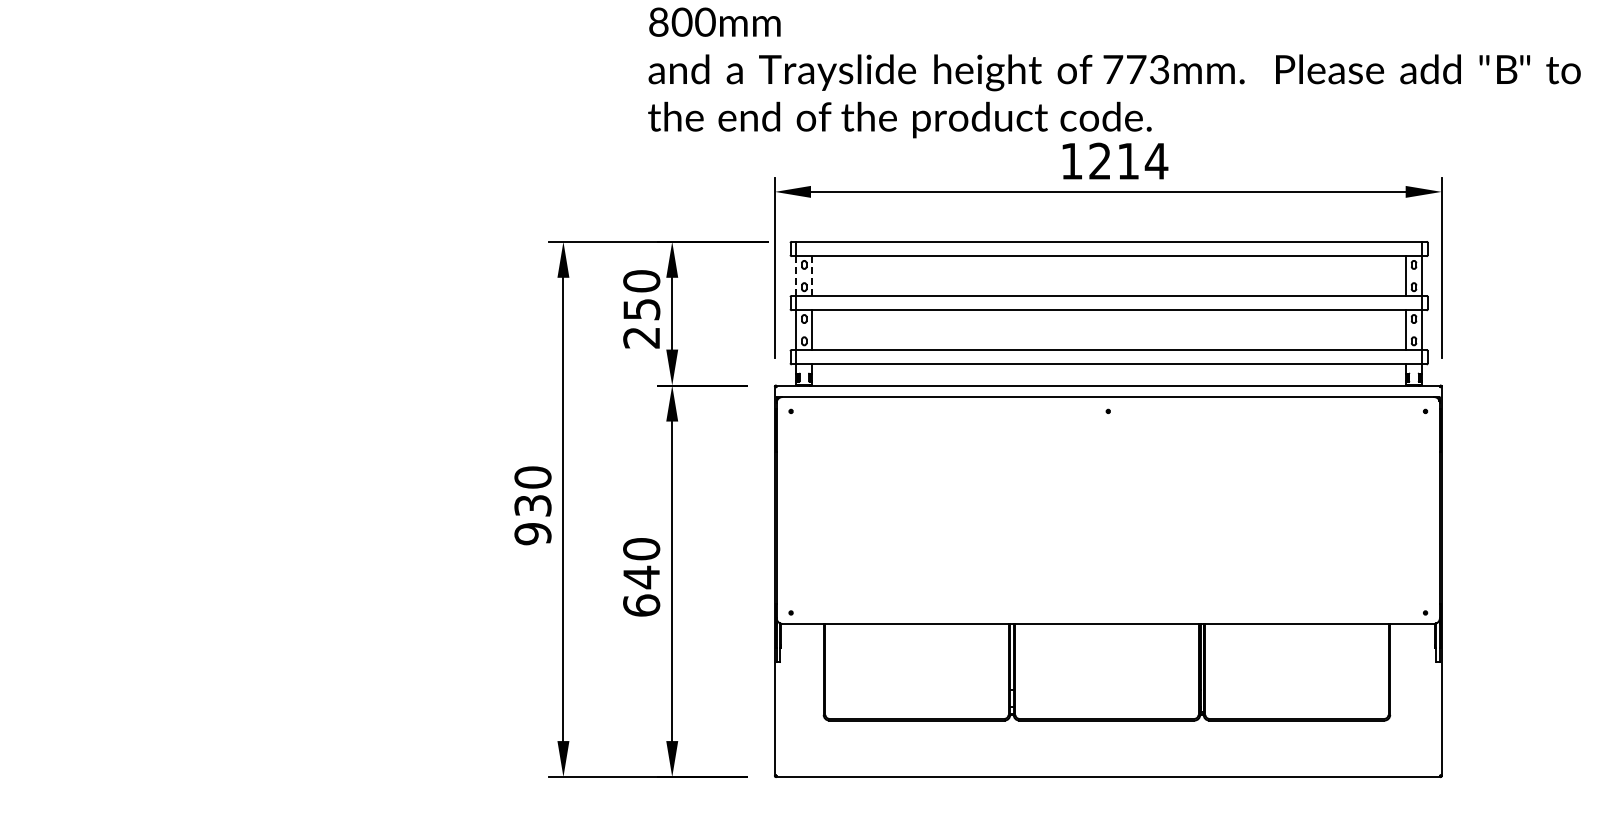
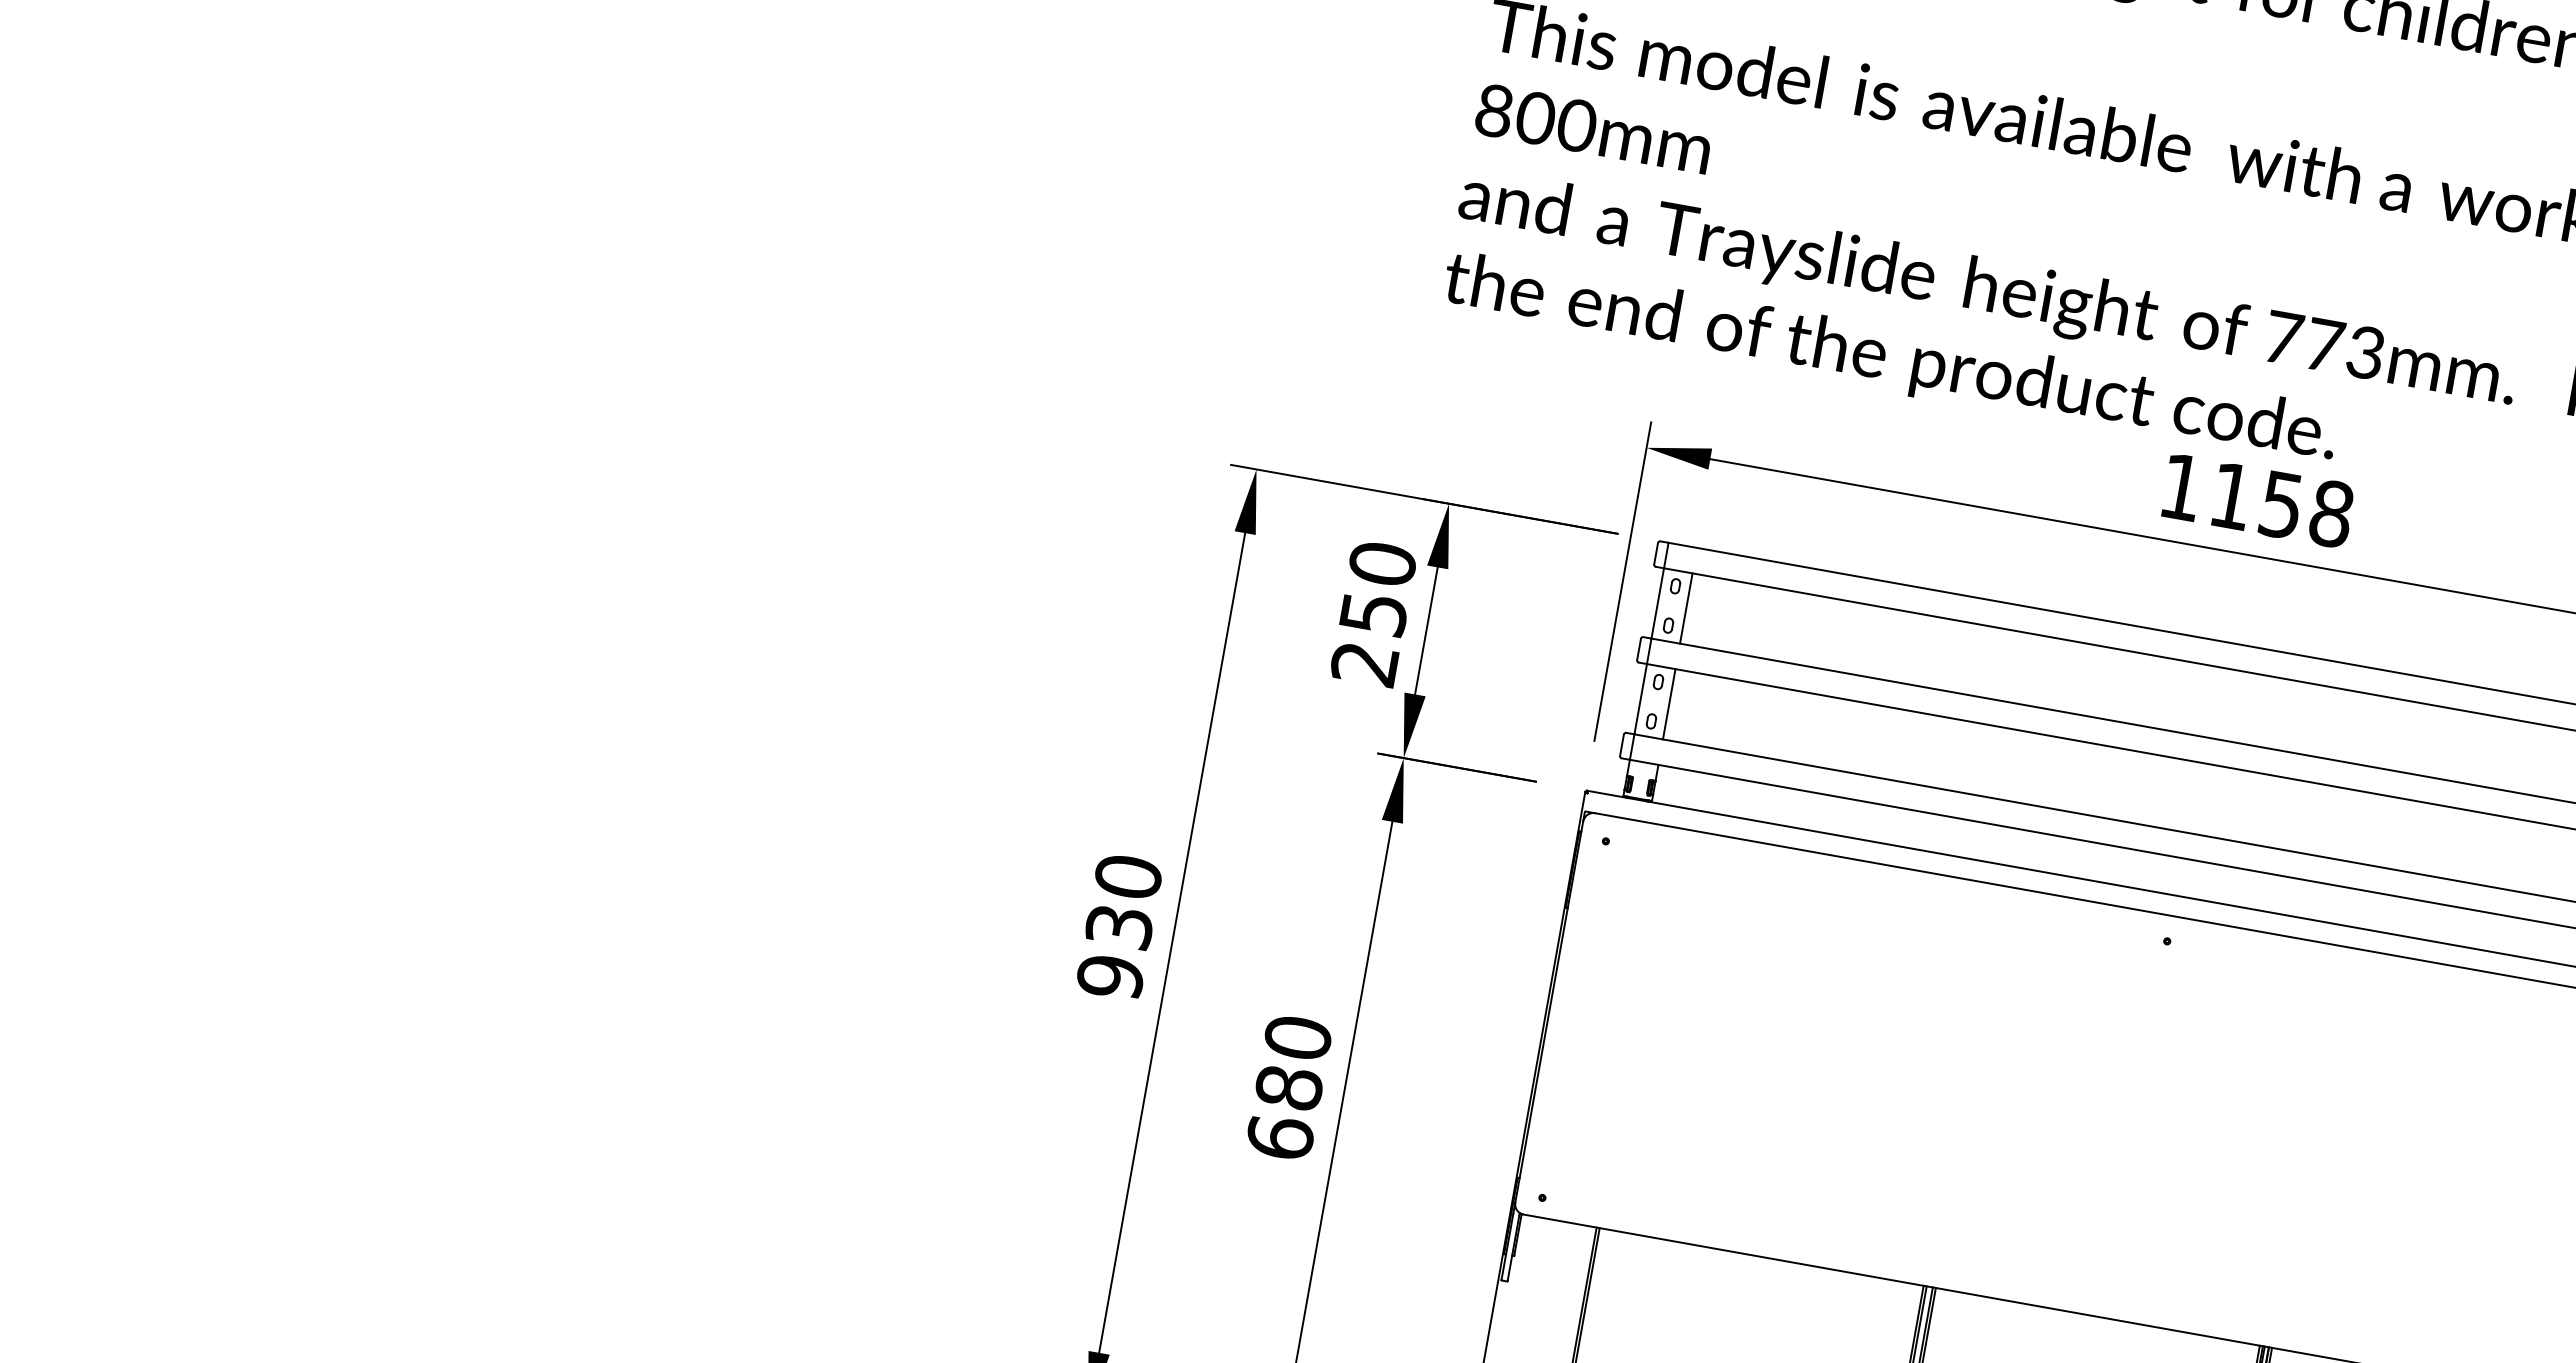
text: (1128, 160) -> (2282, 503), 1214 -> 1158
line: (796, 276) -> (1658, 604), dashed -> solid
line: (812, 276) -> (1686, 609), dashed -> solid
text: (641, 577) -> (1288, 1088), 640 -> 680

